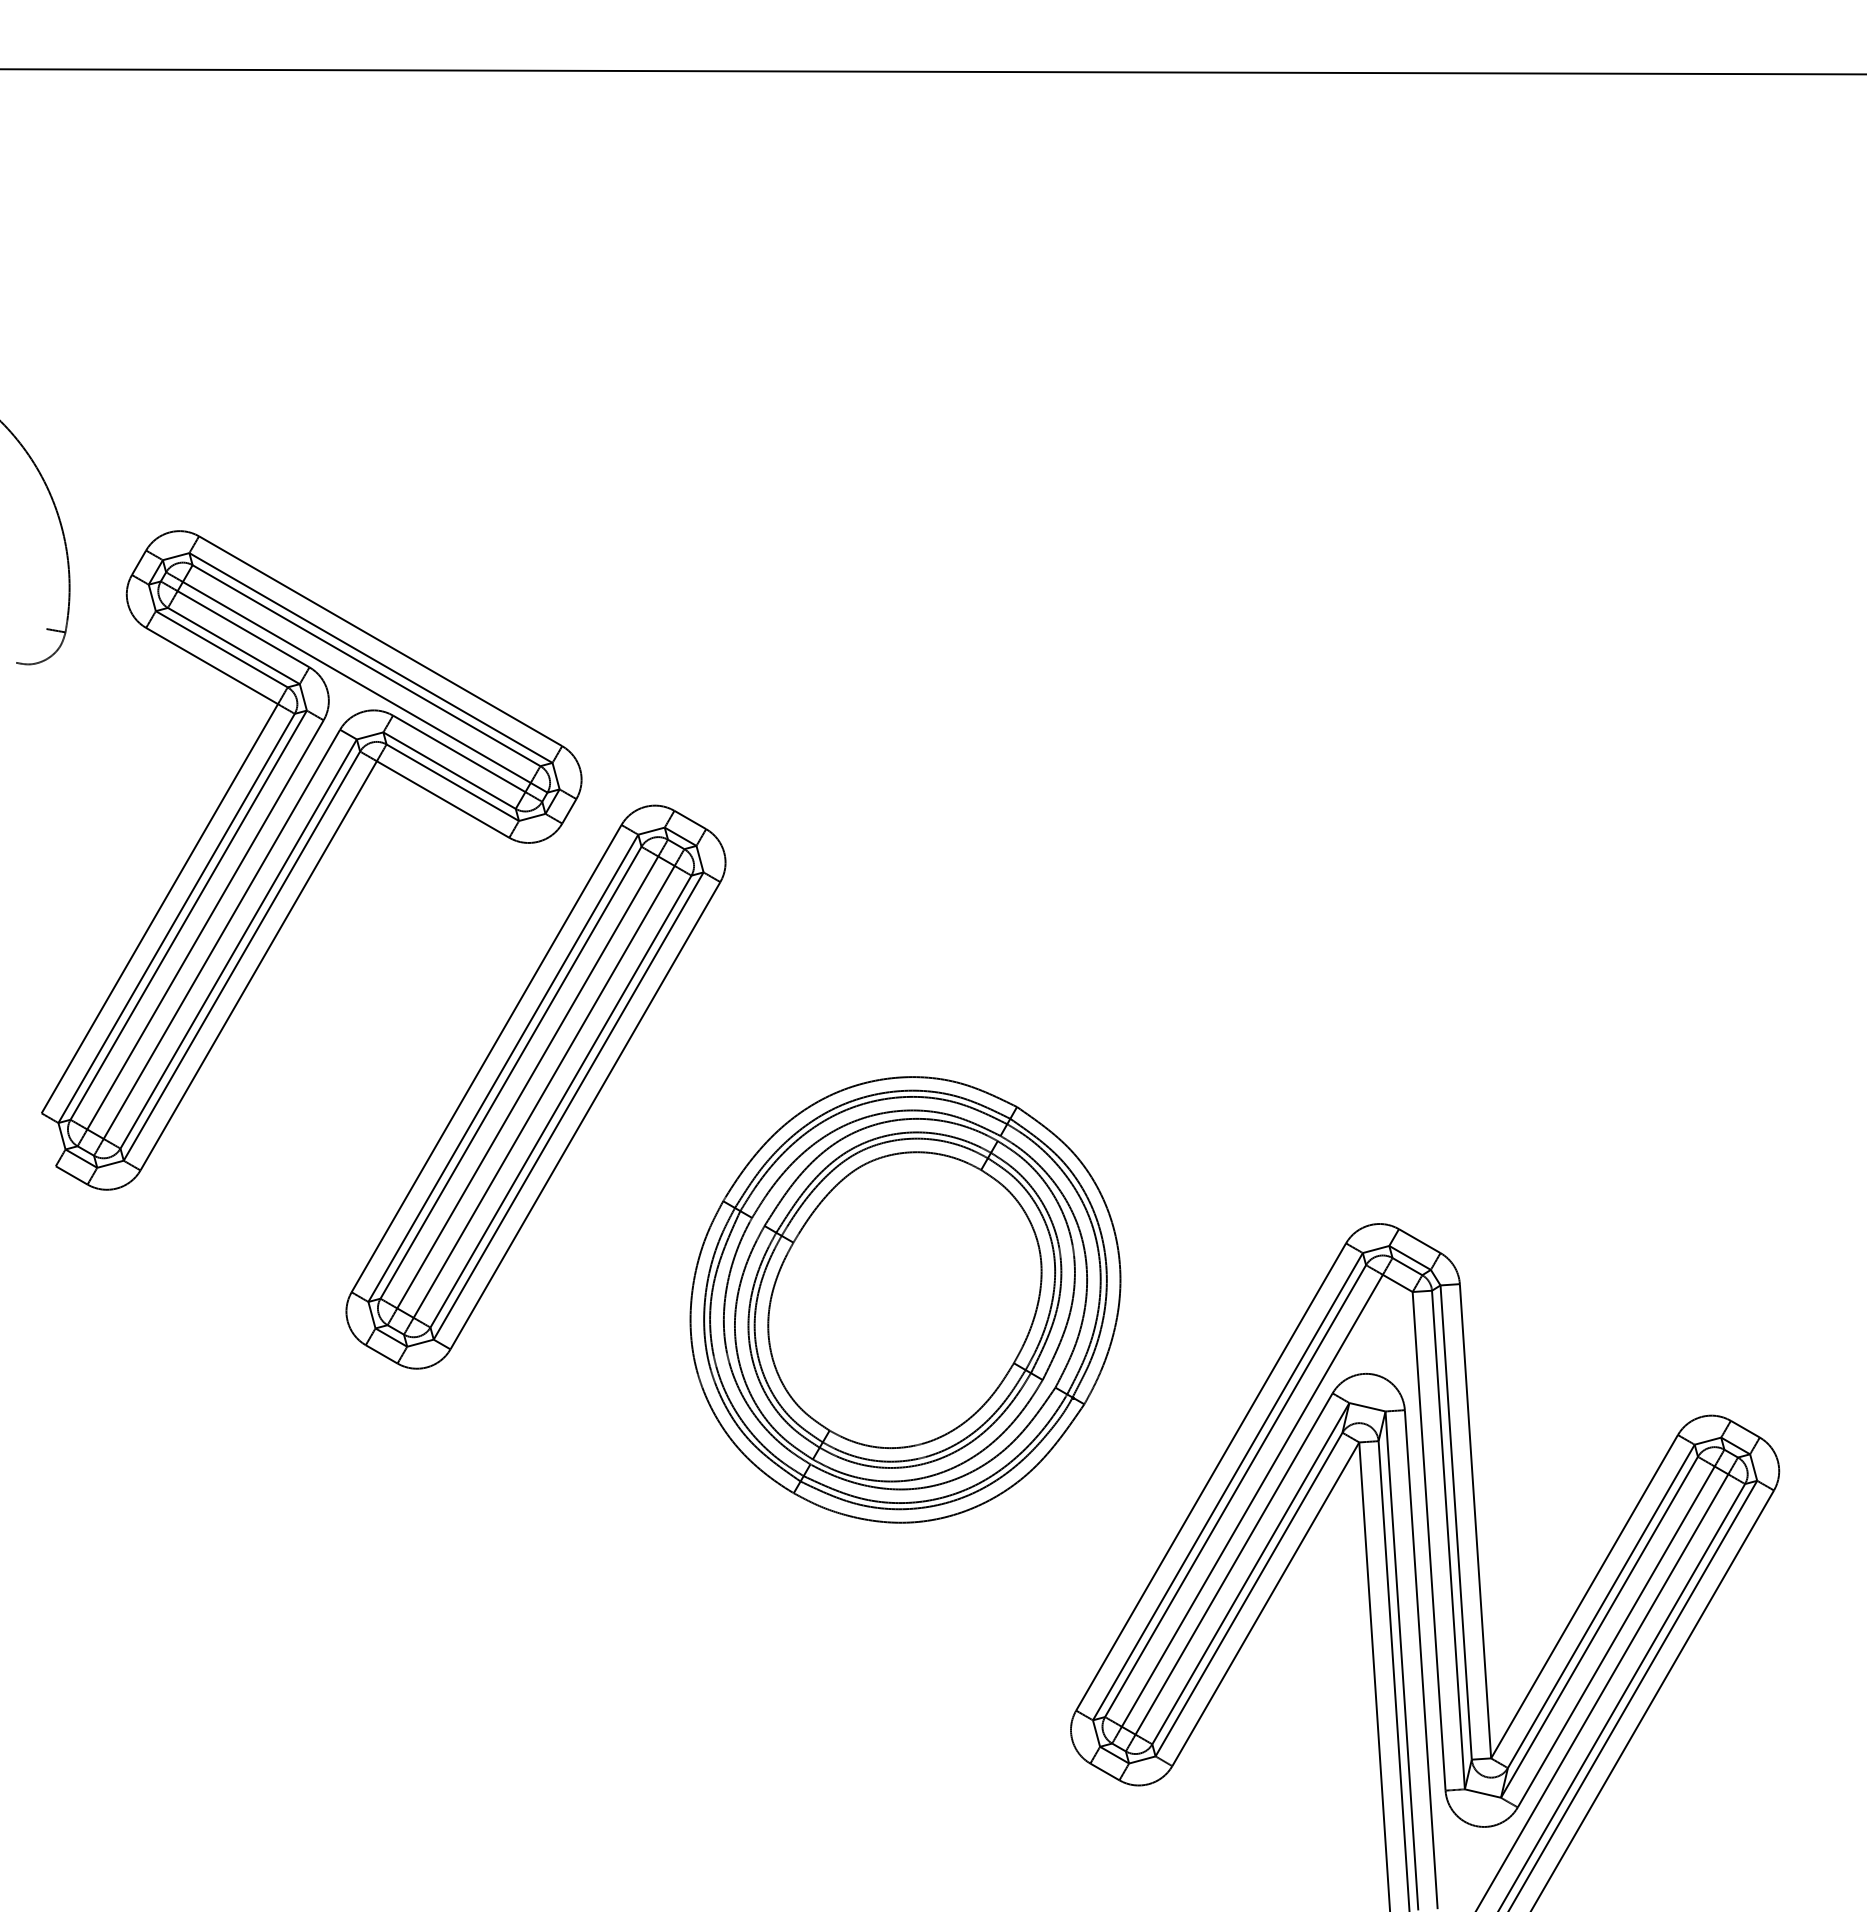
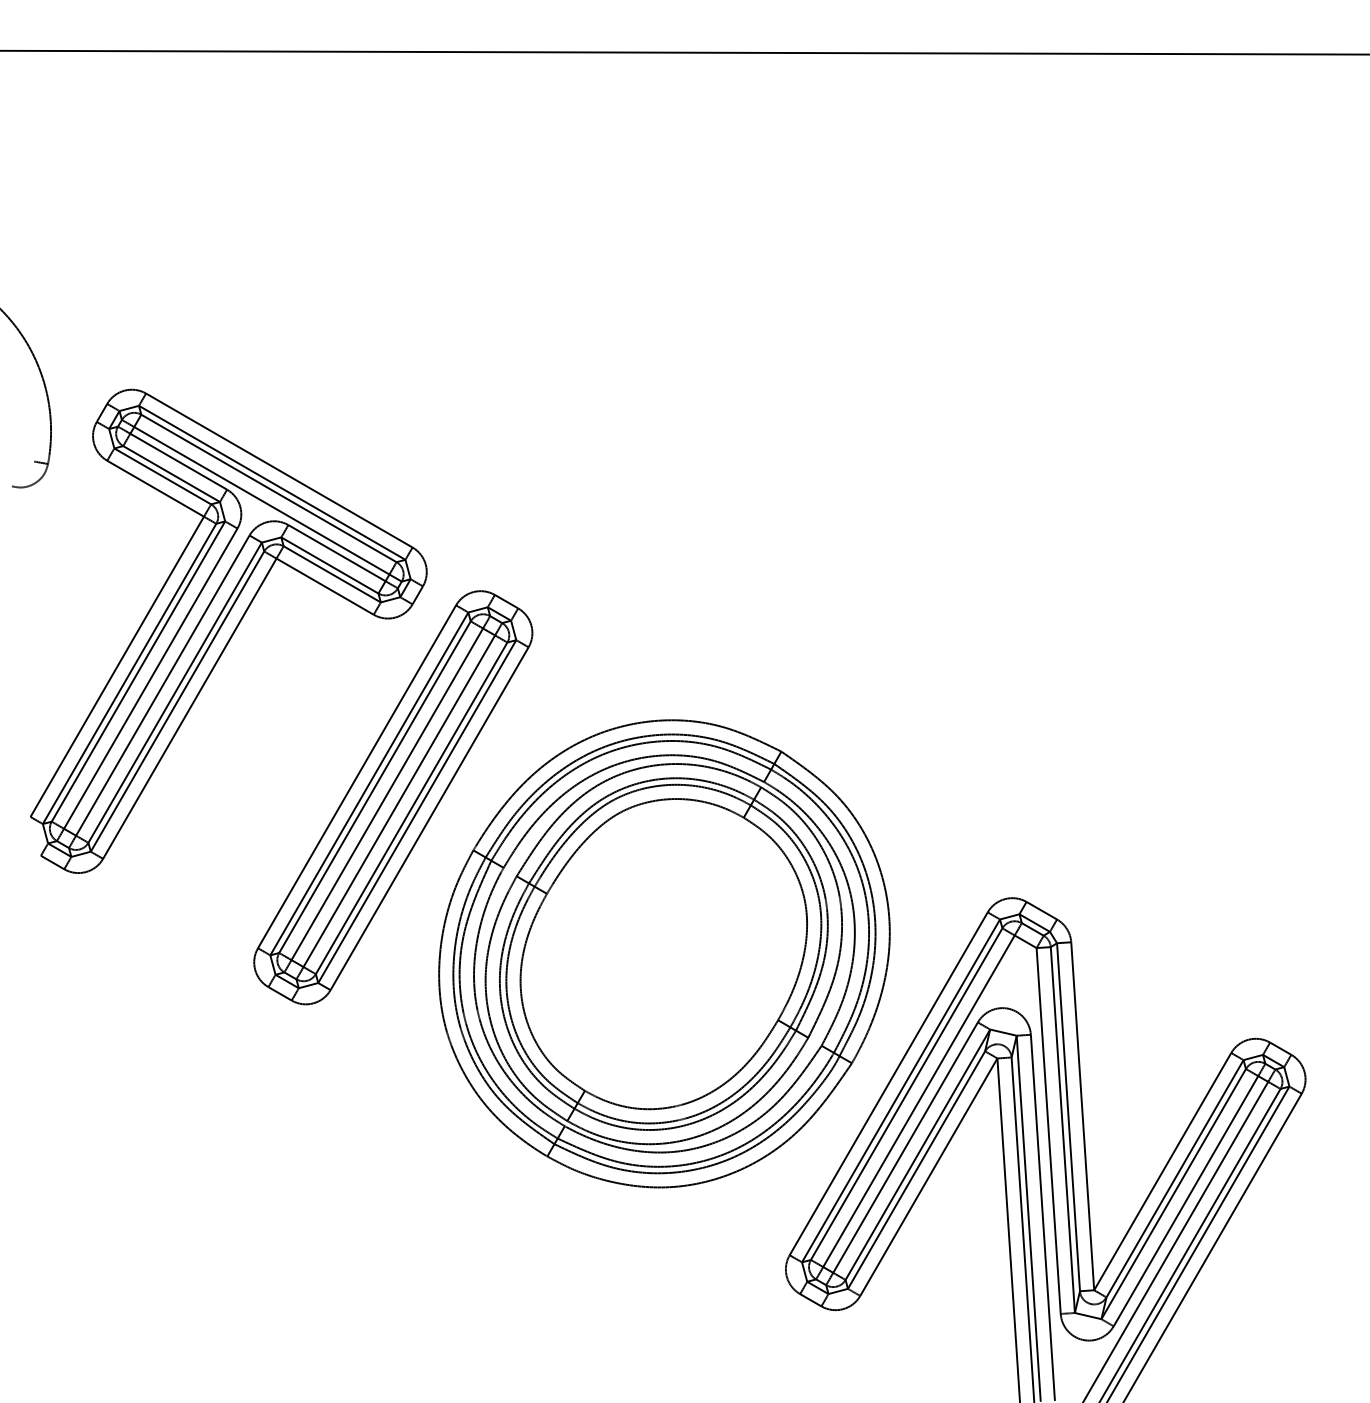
part: (905, 1299) -> (664, 953), size x1.43

